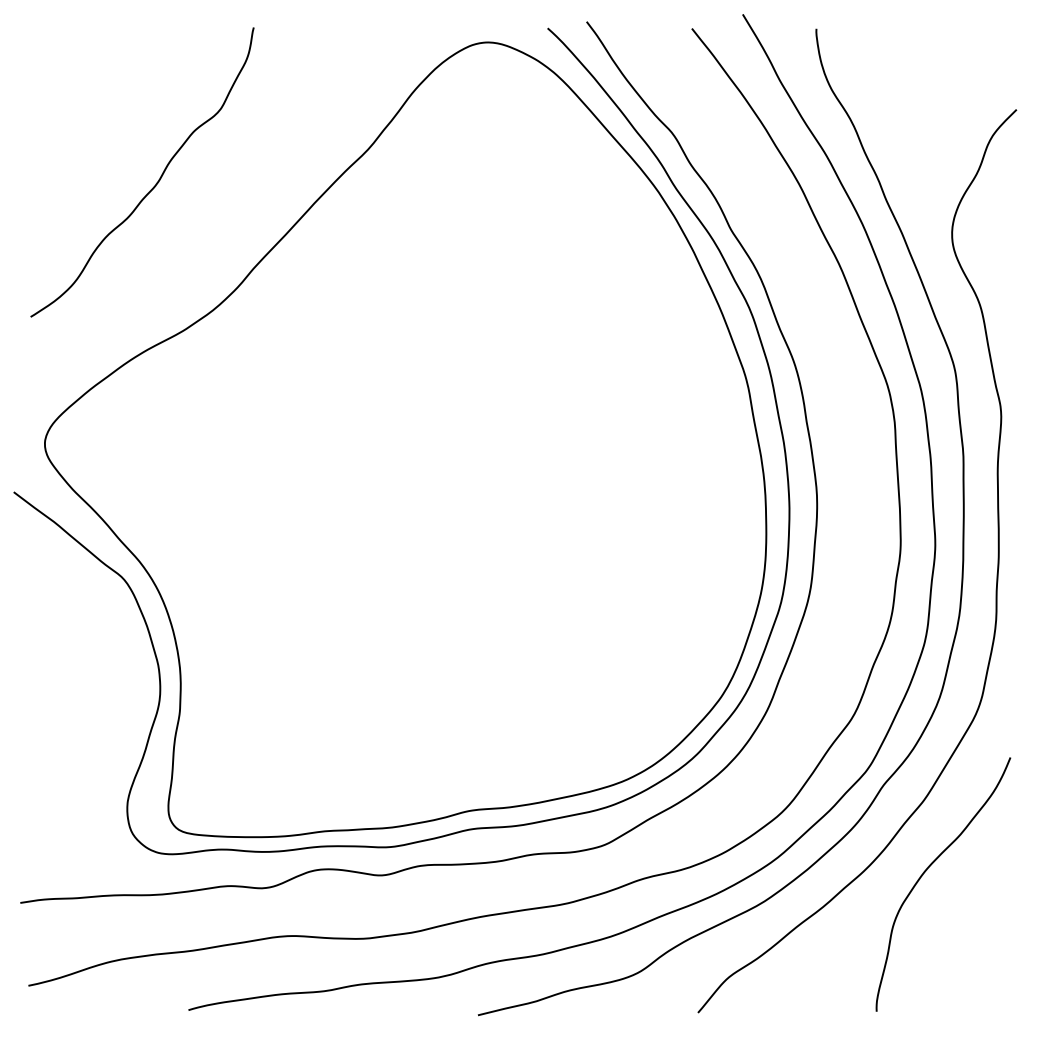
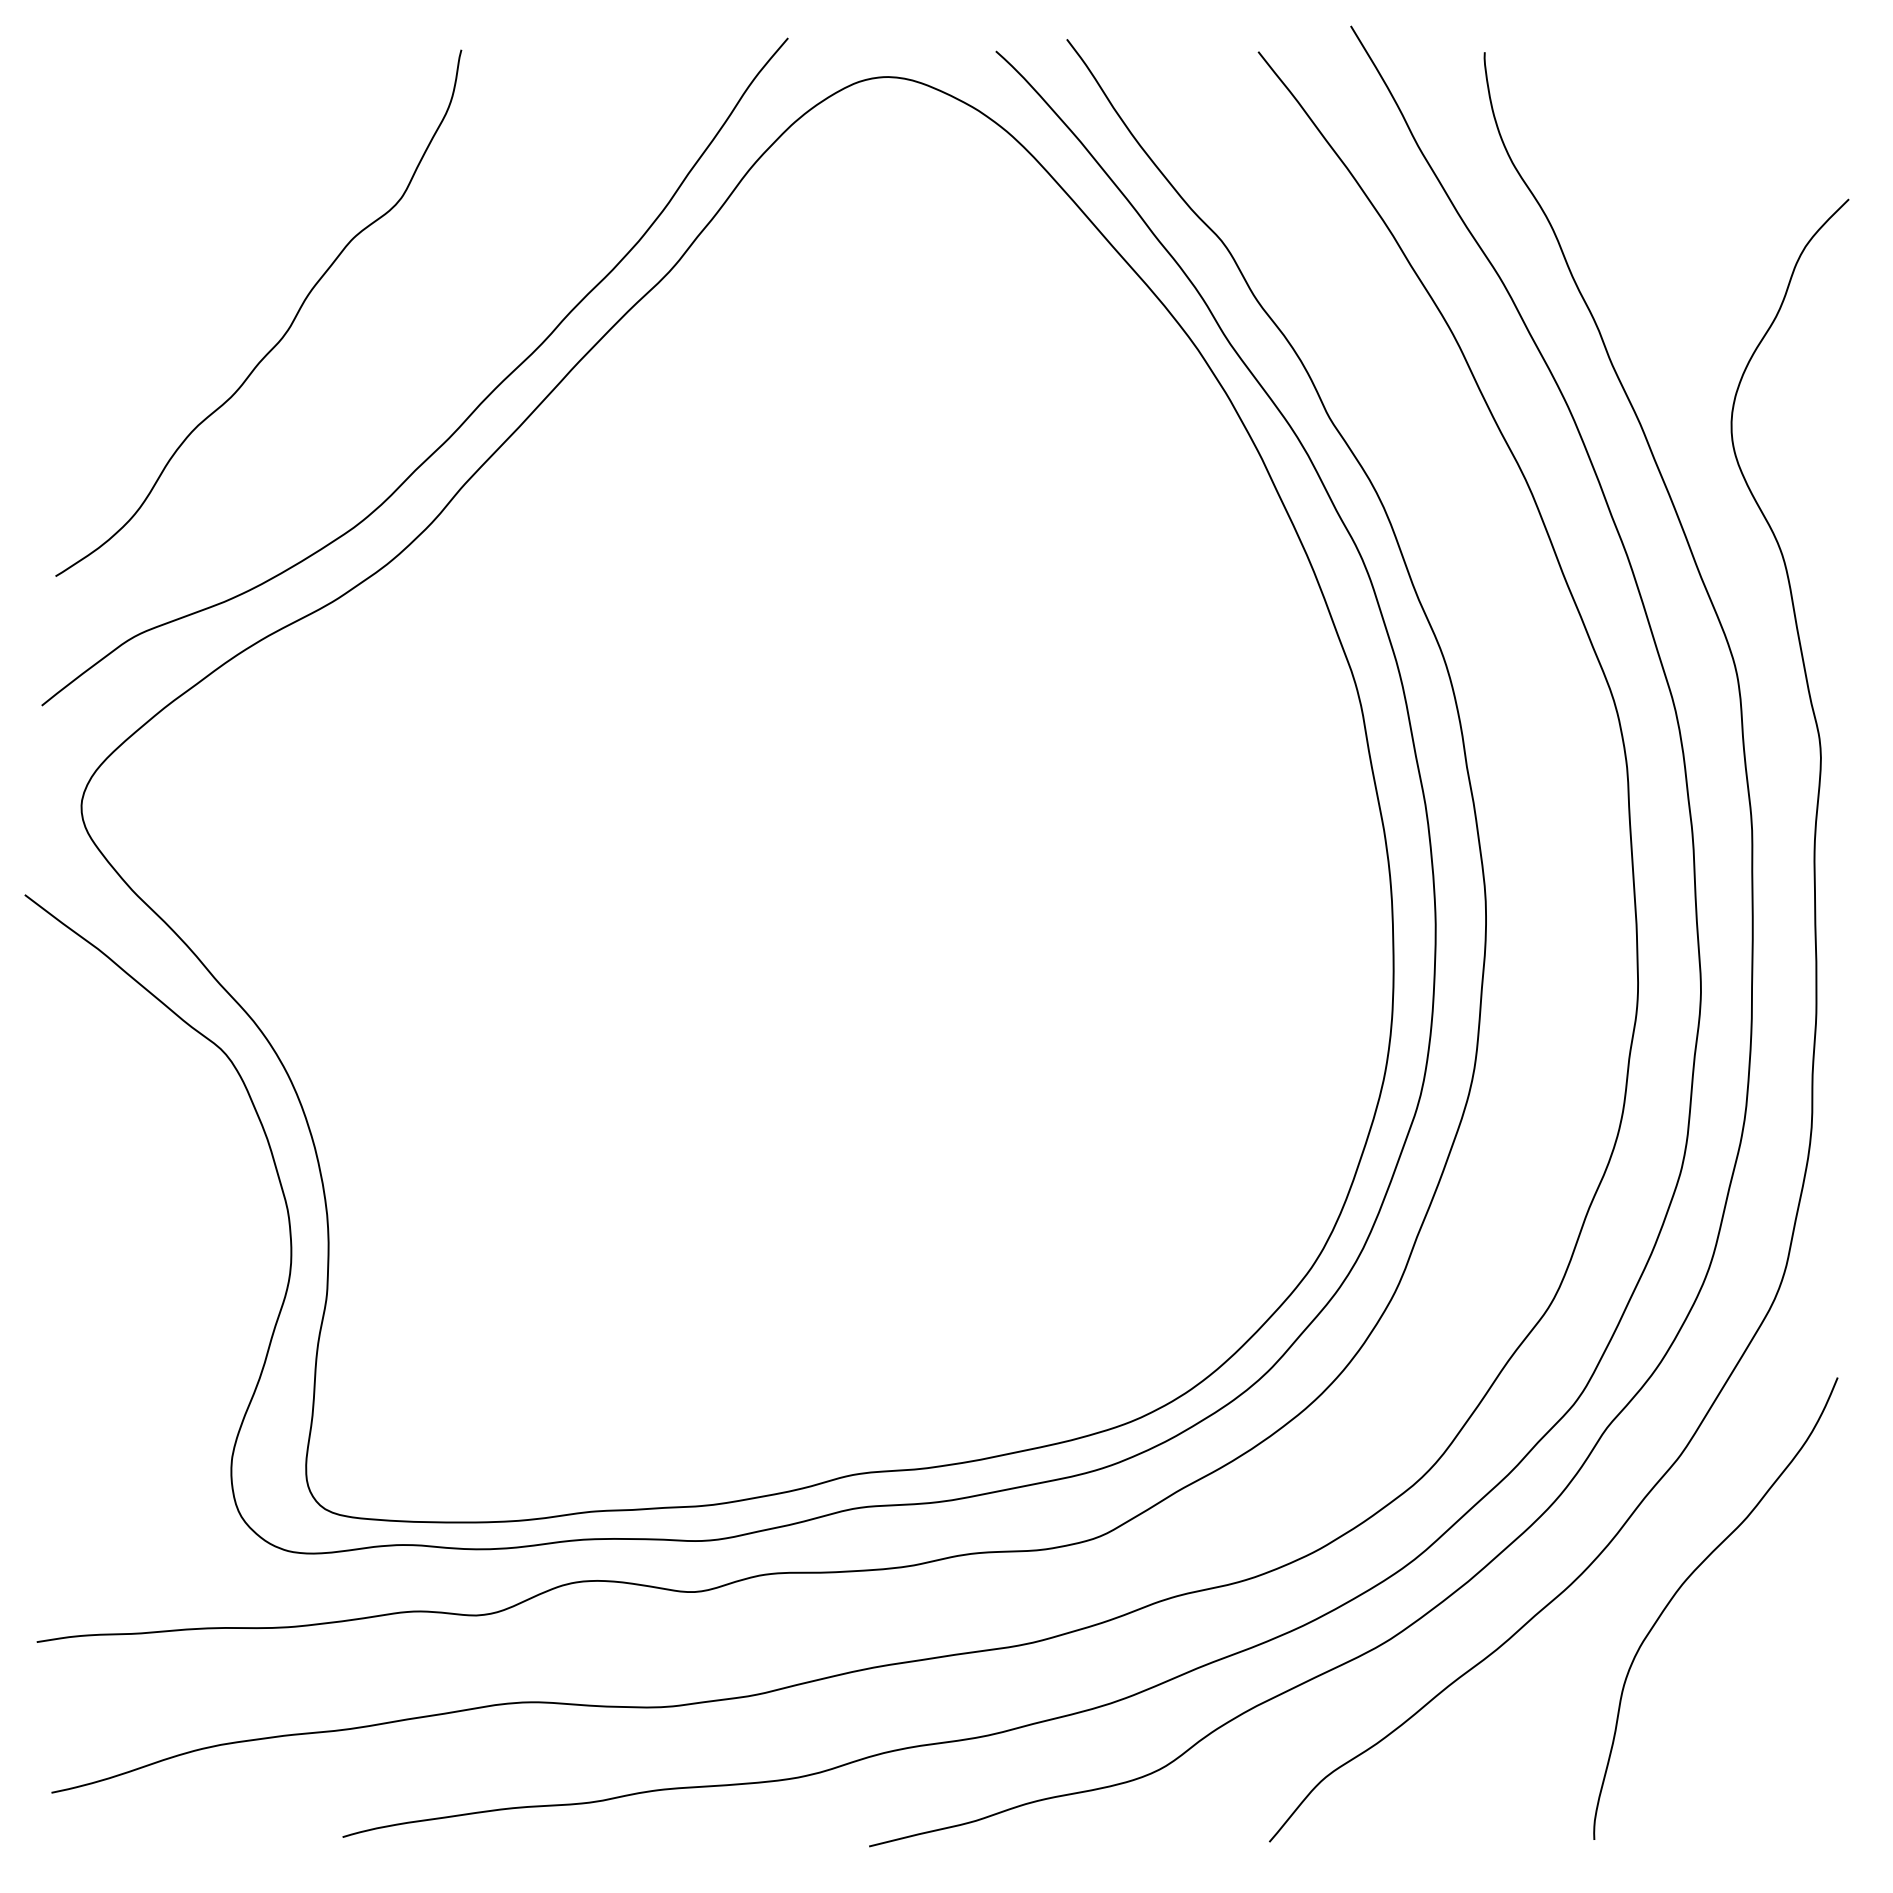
curve: (254, 231) -> (462, 420), added

